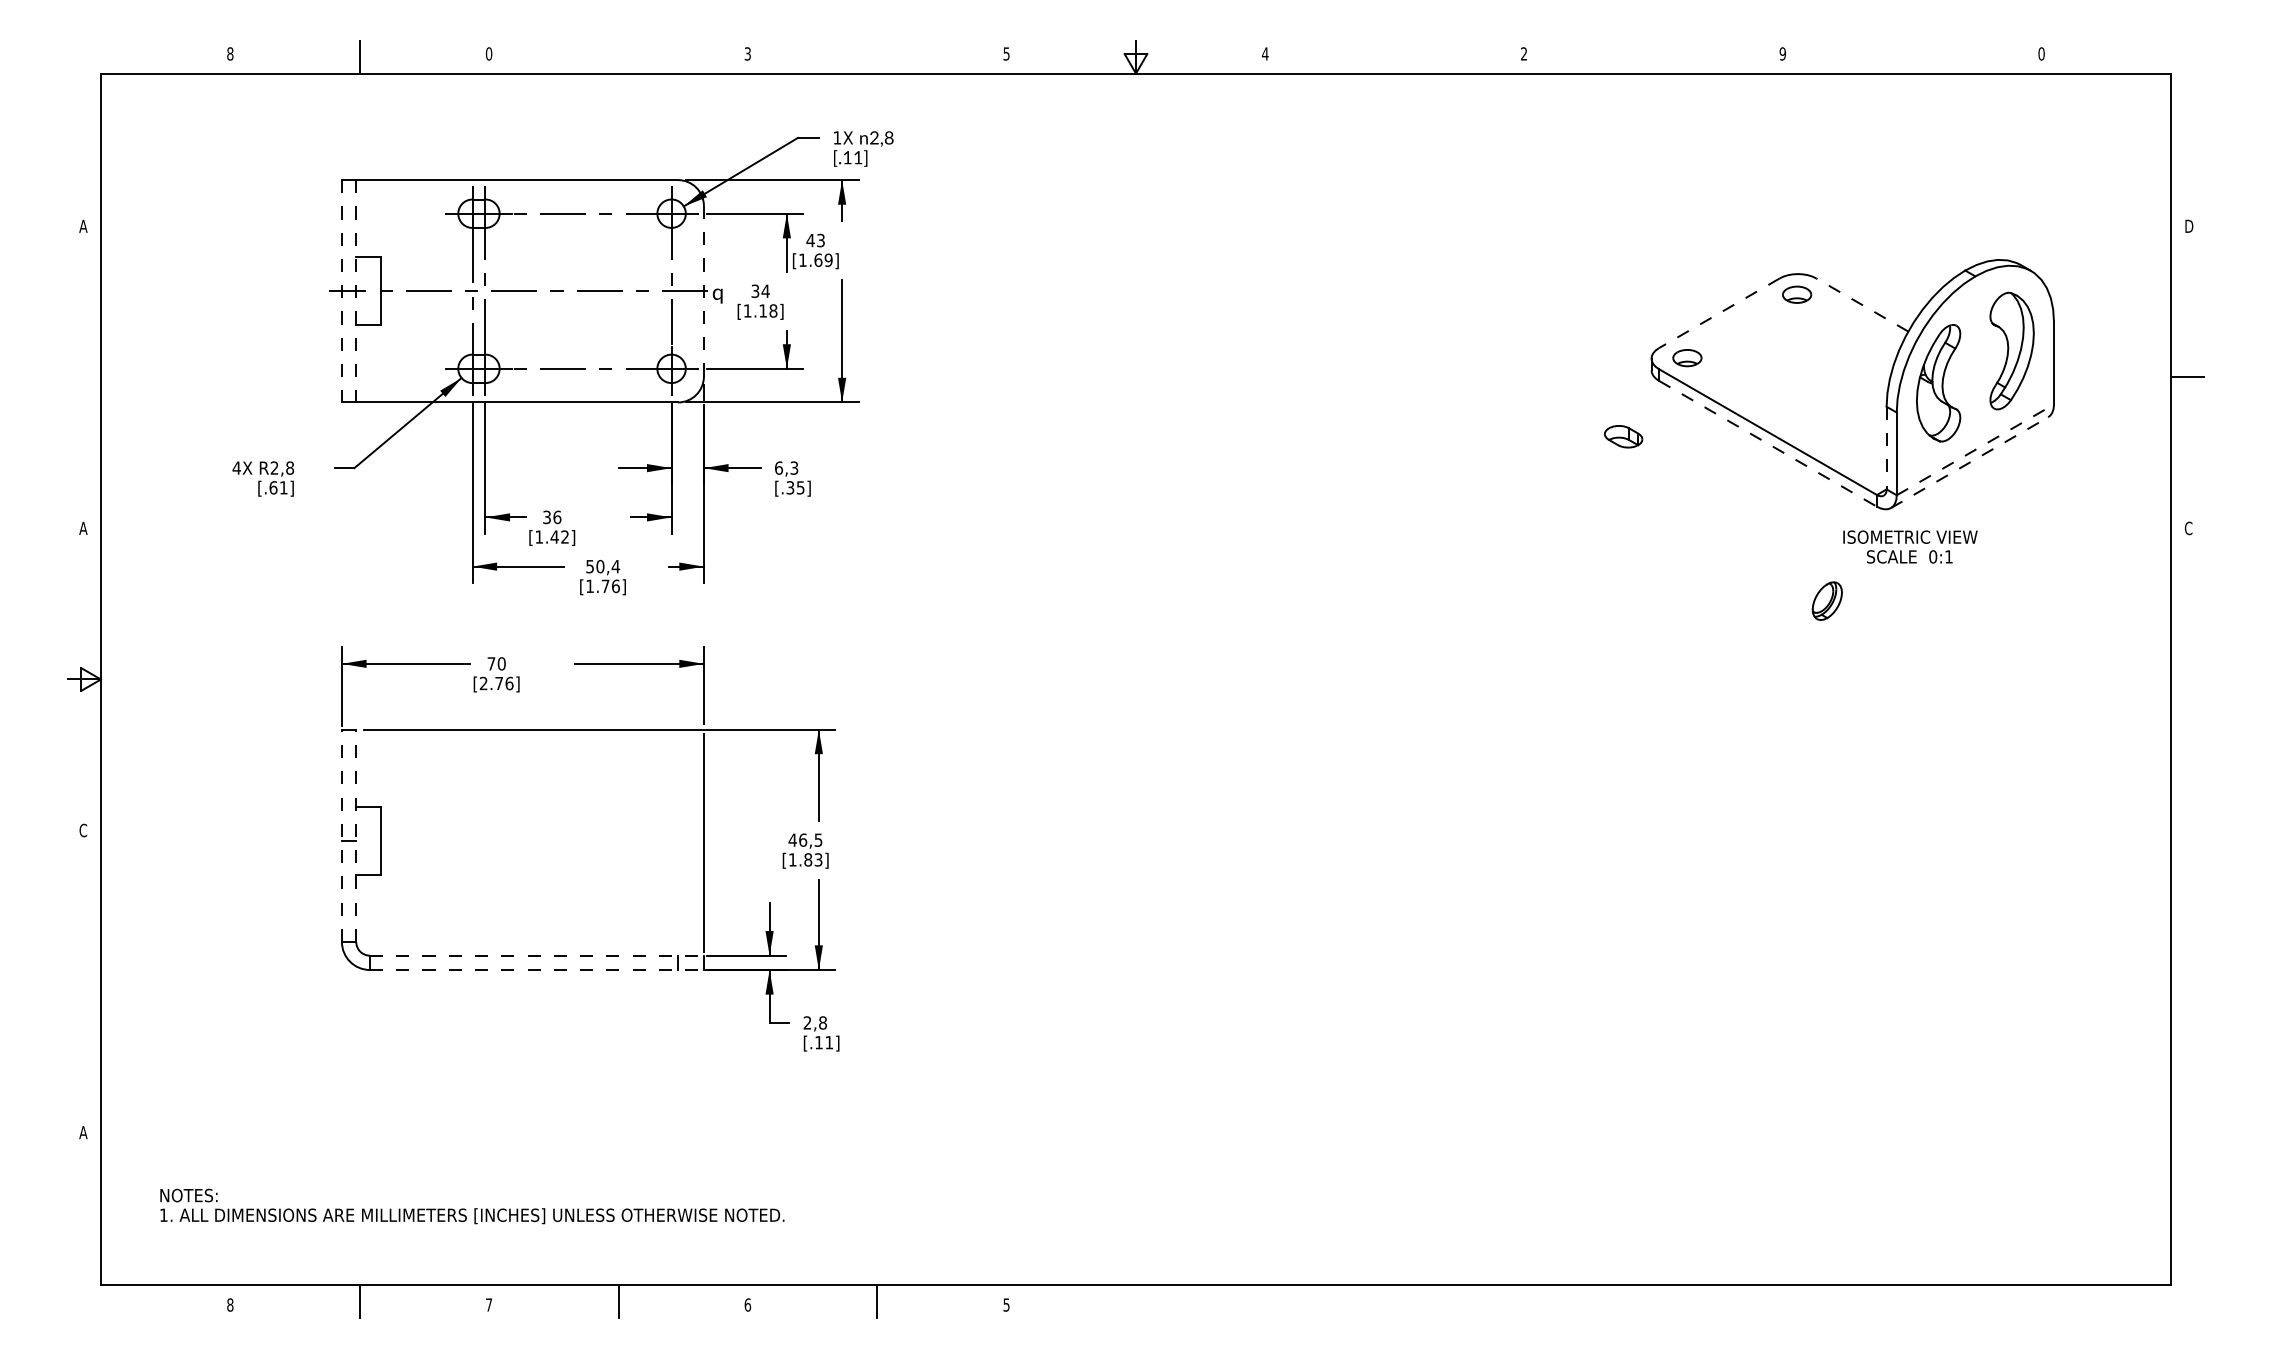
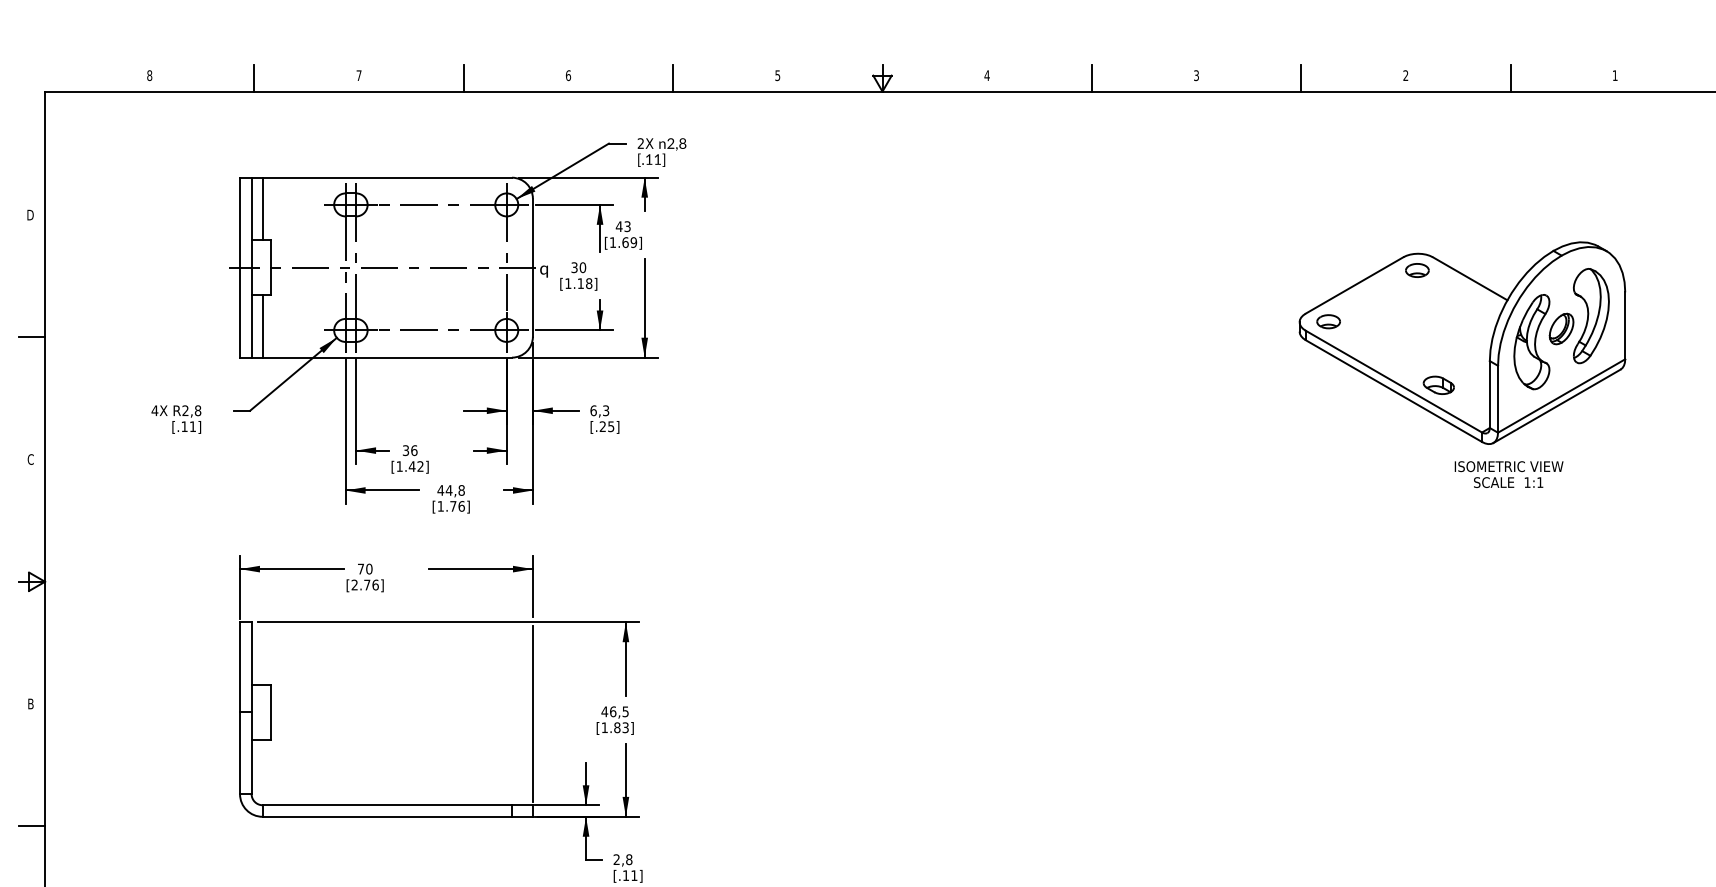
text: (488, 53) -> (358, 75), 0 -> 7
text: (747, 53) -> (568, 75), 3 -> 6
text: (1524, 53) -> (1196, 75), 2 -> 3
text: (1782, 53) -> (1405, 75), 9 -> 2
text: (2041, 53) -> (1615, 75), 0 -> 1
line: (618, 56) -> (463, 77), added
line: (877, 56) -> (673, 77), added
line: (1394, 56) -> (1091, 77), added
line: (1653, 56) -> (1301, 77), added
line: (1912, 56) -> (1510, 77), added
text: (837, 137) -> (640, 143), 1X -> 2X
line: (369, 218) -> (262, 208), added
text: (83, 225) -> (30, 214), A -> D
line: (703, 290) -> (532, 267), dashed -> solid
text: (765, 290) -> (582, 267), 34 -> 30
line: (341, 291) -> (239, 267), dashed -> solid
line: (356, 291) -> (251, 267), dashed -> solid
line: (1861, 304) -> (1469, 278), dashed -> solid
line: (1719, 313) -> (1354, 285), dashed -> solid
line: (369, 363) -> (262, 326), added
line: (84, 377) -> (31, 337), added
part: (1623, 436) -> (1438, 385), moved
line: (1768, 443) -> (1394, 390), dashed -> solid
line: (1886, 448) -> (1489, 394), dashed -> solid
line: (1975, 449) -> (1561, 395), dashed -> solid
line: (1969, 462) -> (1556, 406), dashed -> solid
text: (273, 487) -> (184, 426), [.61] -> [.11]
text: (790, 487) -> (602, 426), [.35] -> [.25]
text: (83, 528) -> (30, 459), A -> C
text: (1933, 556) -> (1527, 482), 0:1 -> 1:1
text: (602, 566) -> (450, 490), 50,4 -> 44,8
part: (1826, 600) -> (1560, 328), moved
text: (83, 830) -> (30, 703), C -> B
line: (341, 835) -> (239, 708), dashed -> solid
line: (356, 835) -> (251, 708), dashed -> solid
line: (537, 955) -> (398, 805), dashed -> solid
line: (537, 969) -> (398, 816), dashed -> solid
line: (84, 981) -> (31, 826), added

